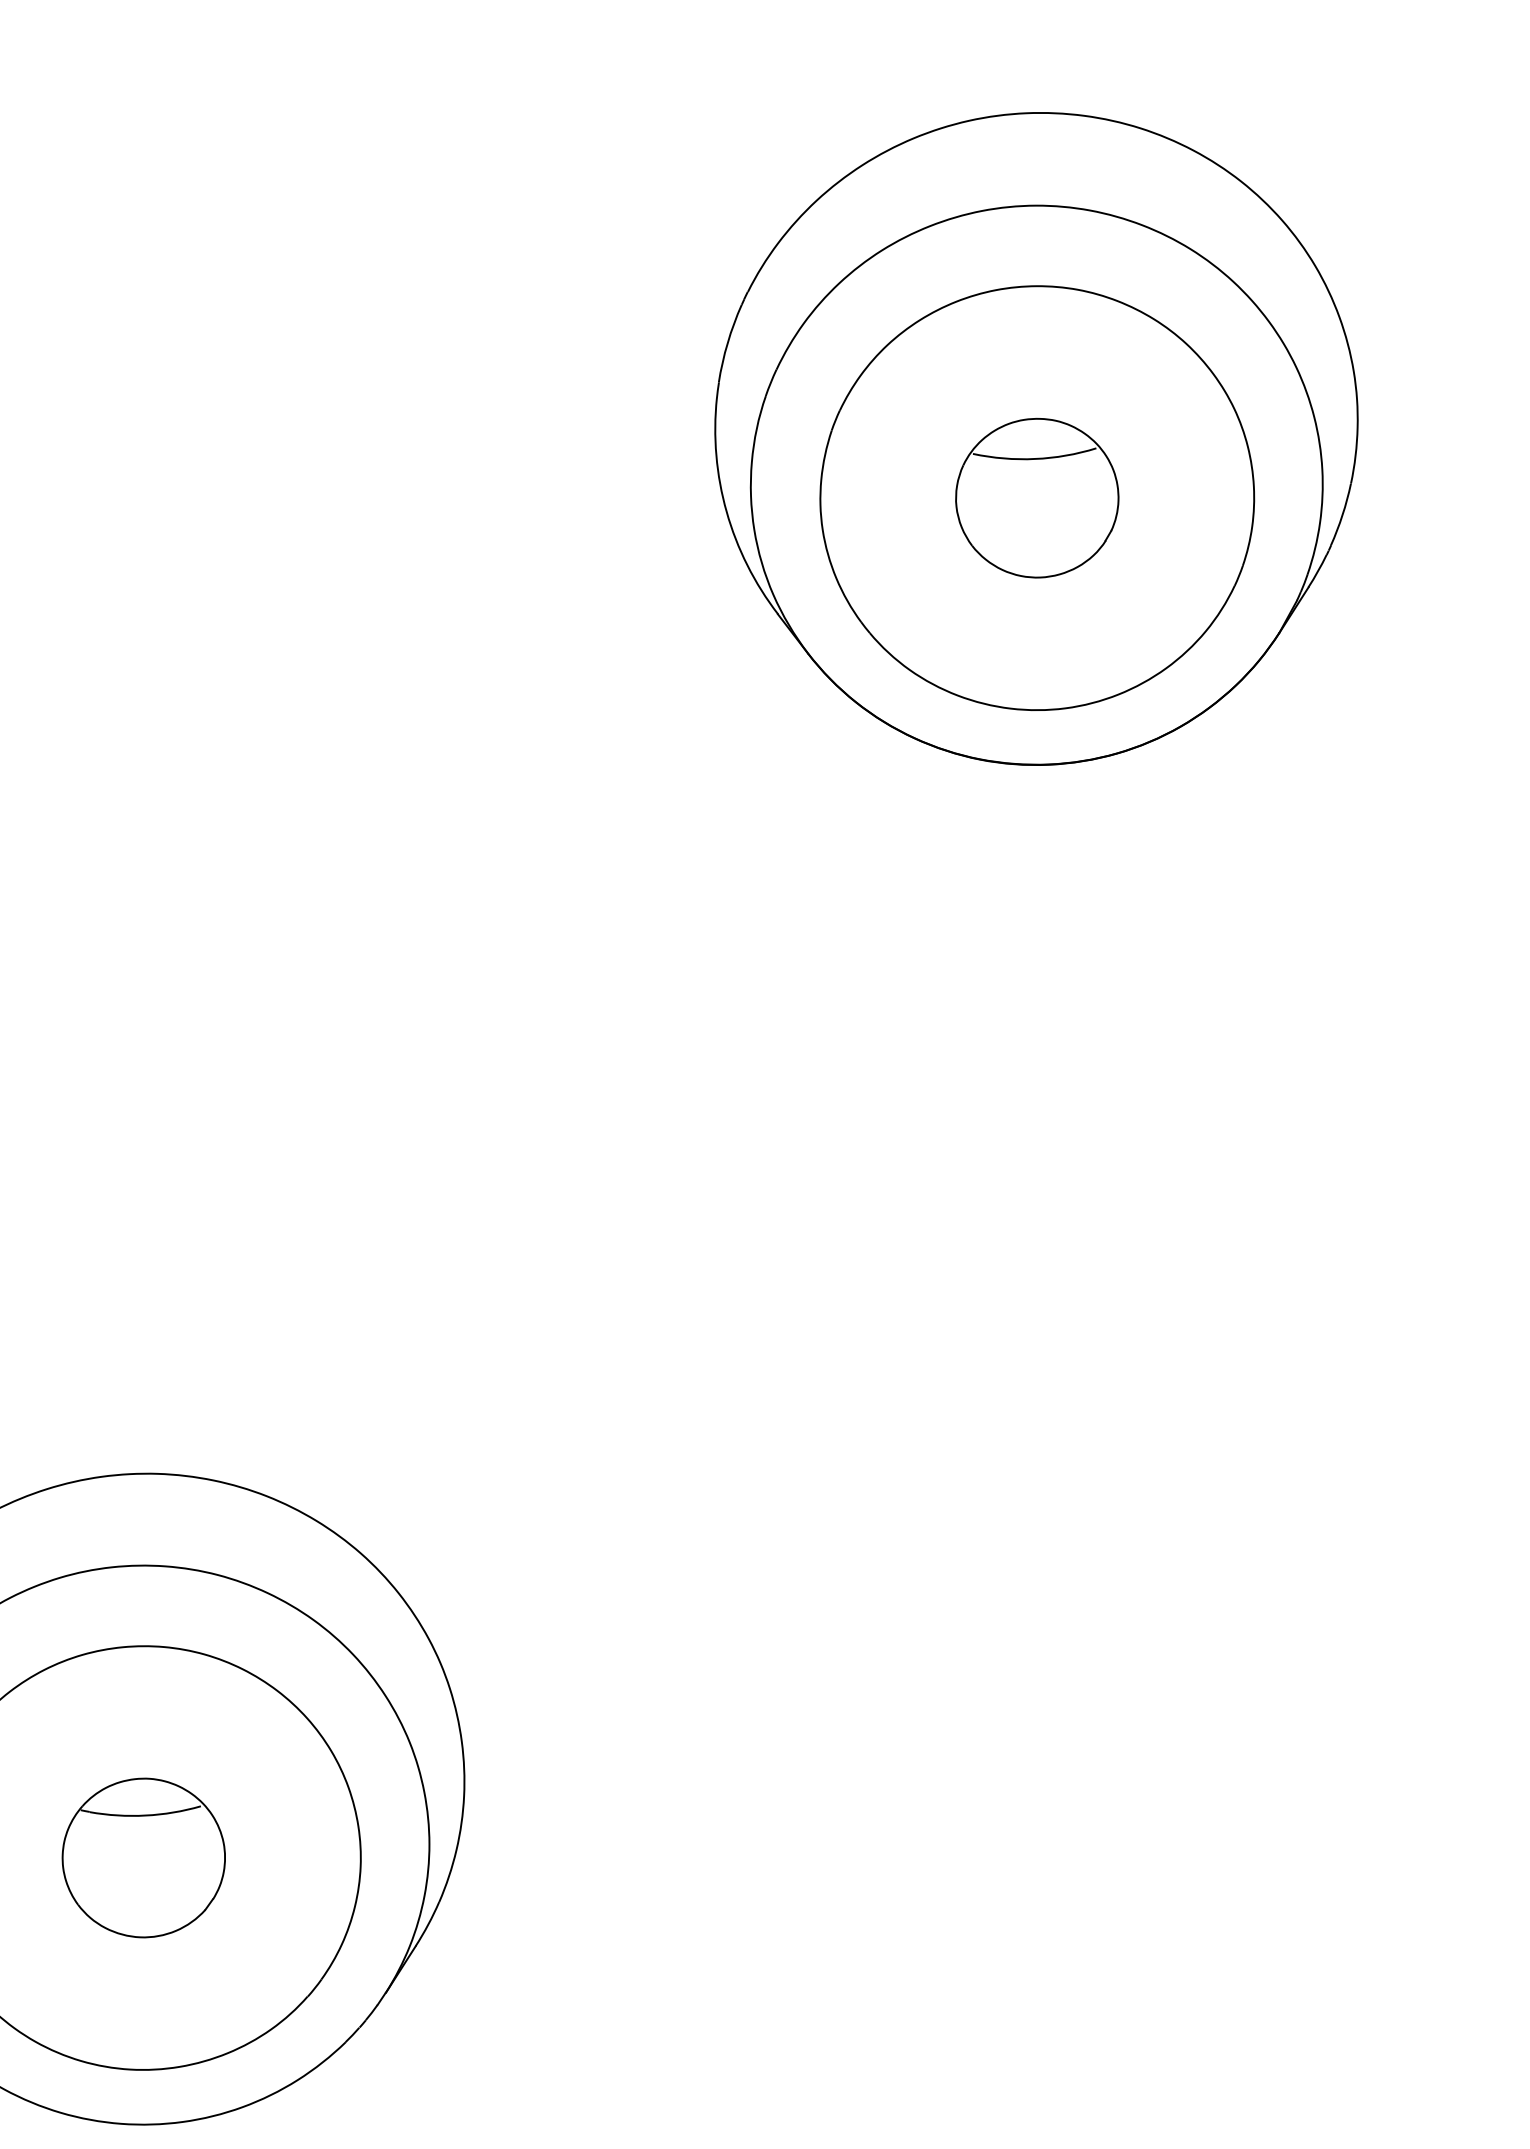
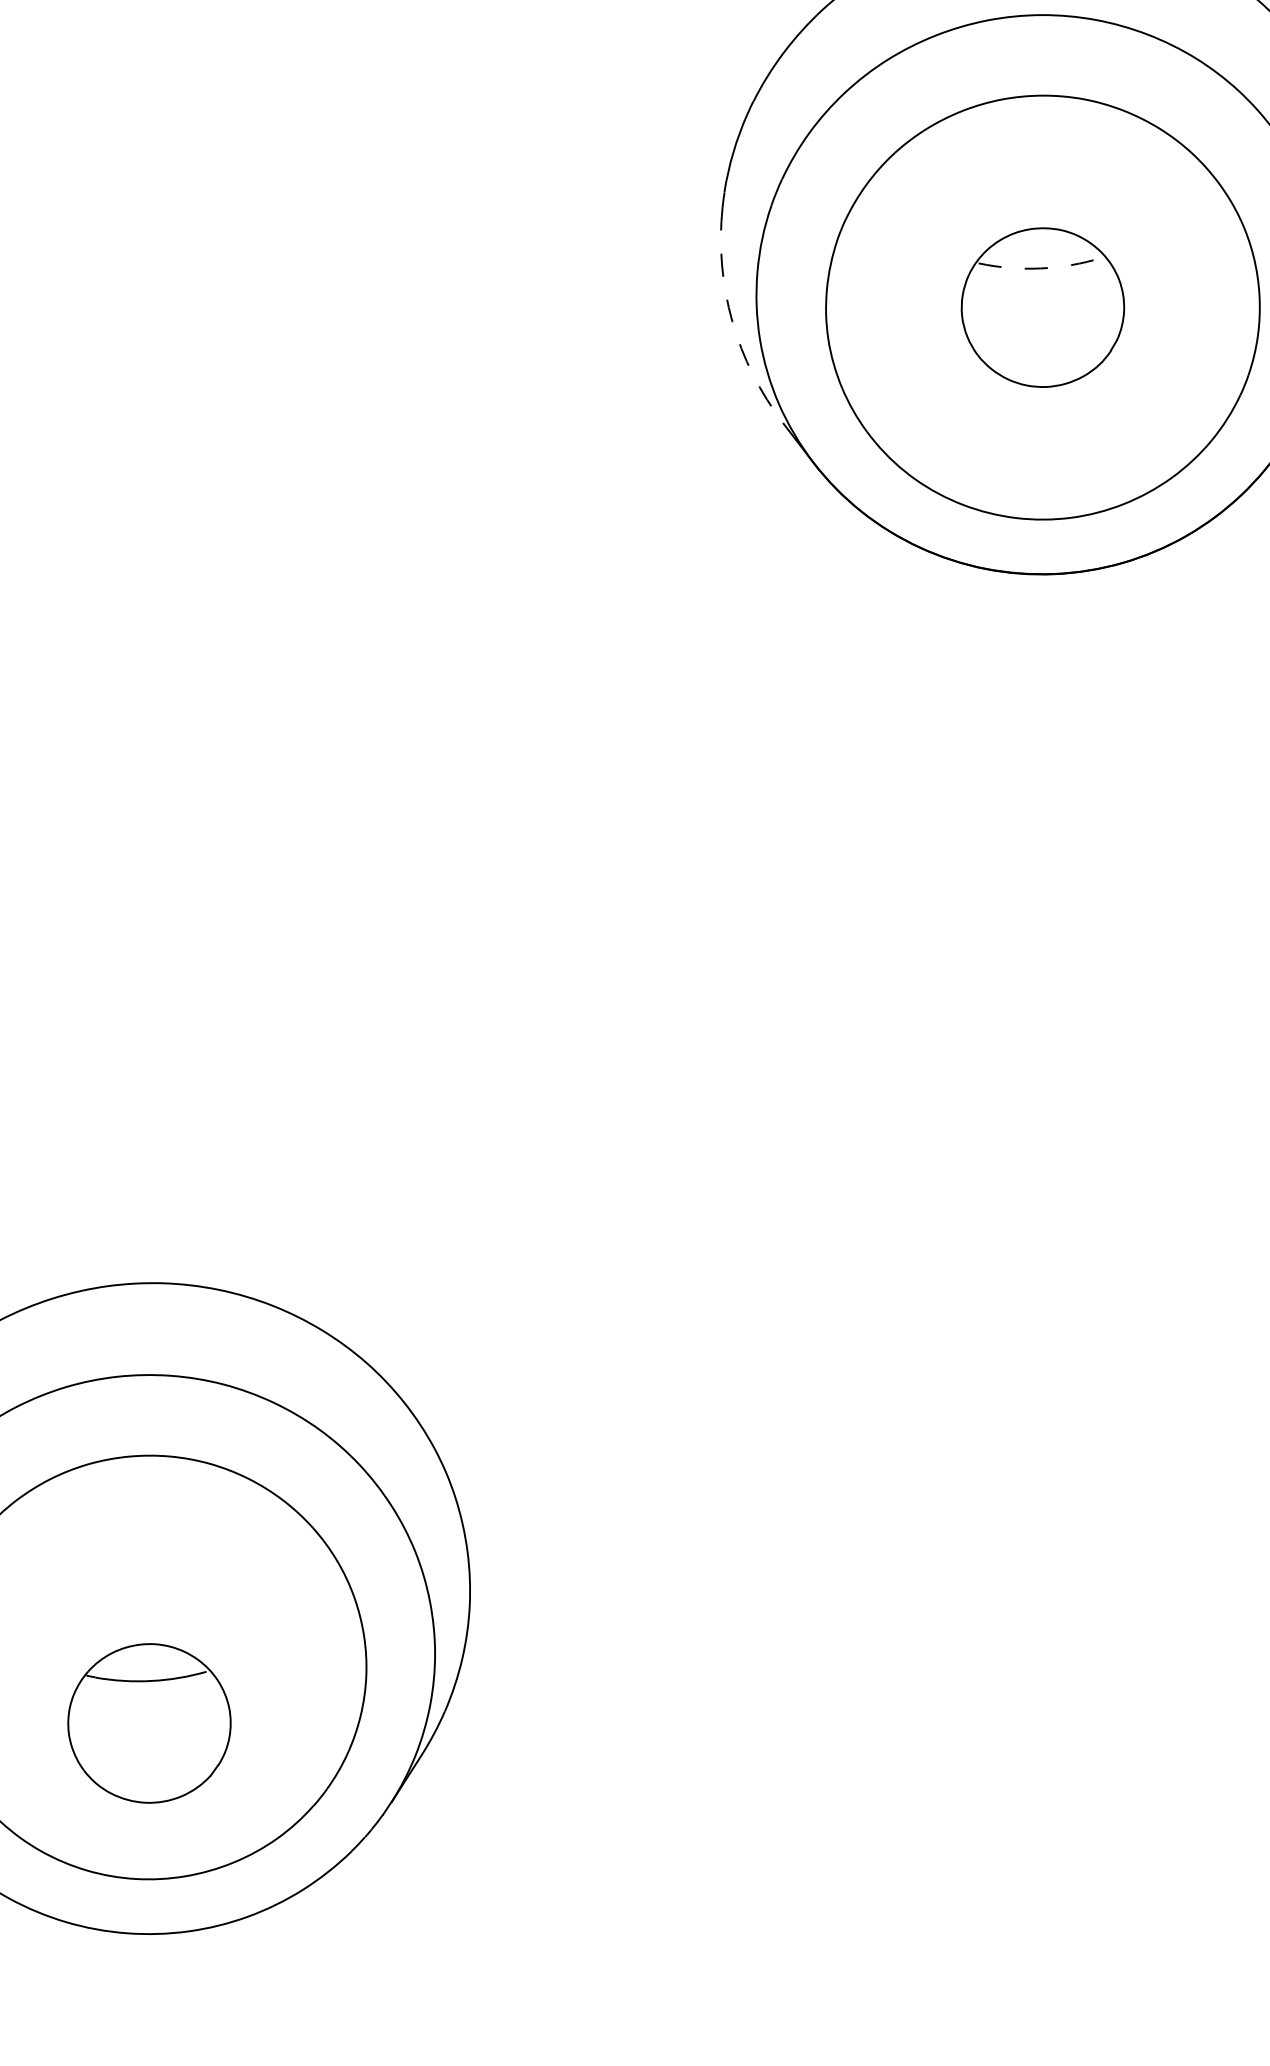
arc: (1035, 459) -> (1041, 268), solid -> dashed
arc: (726, 511) -> (732, 320), solid -> dashed
part: (143, 1857) -> (149, 1722), moved

